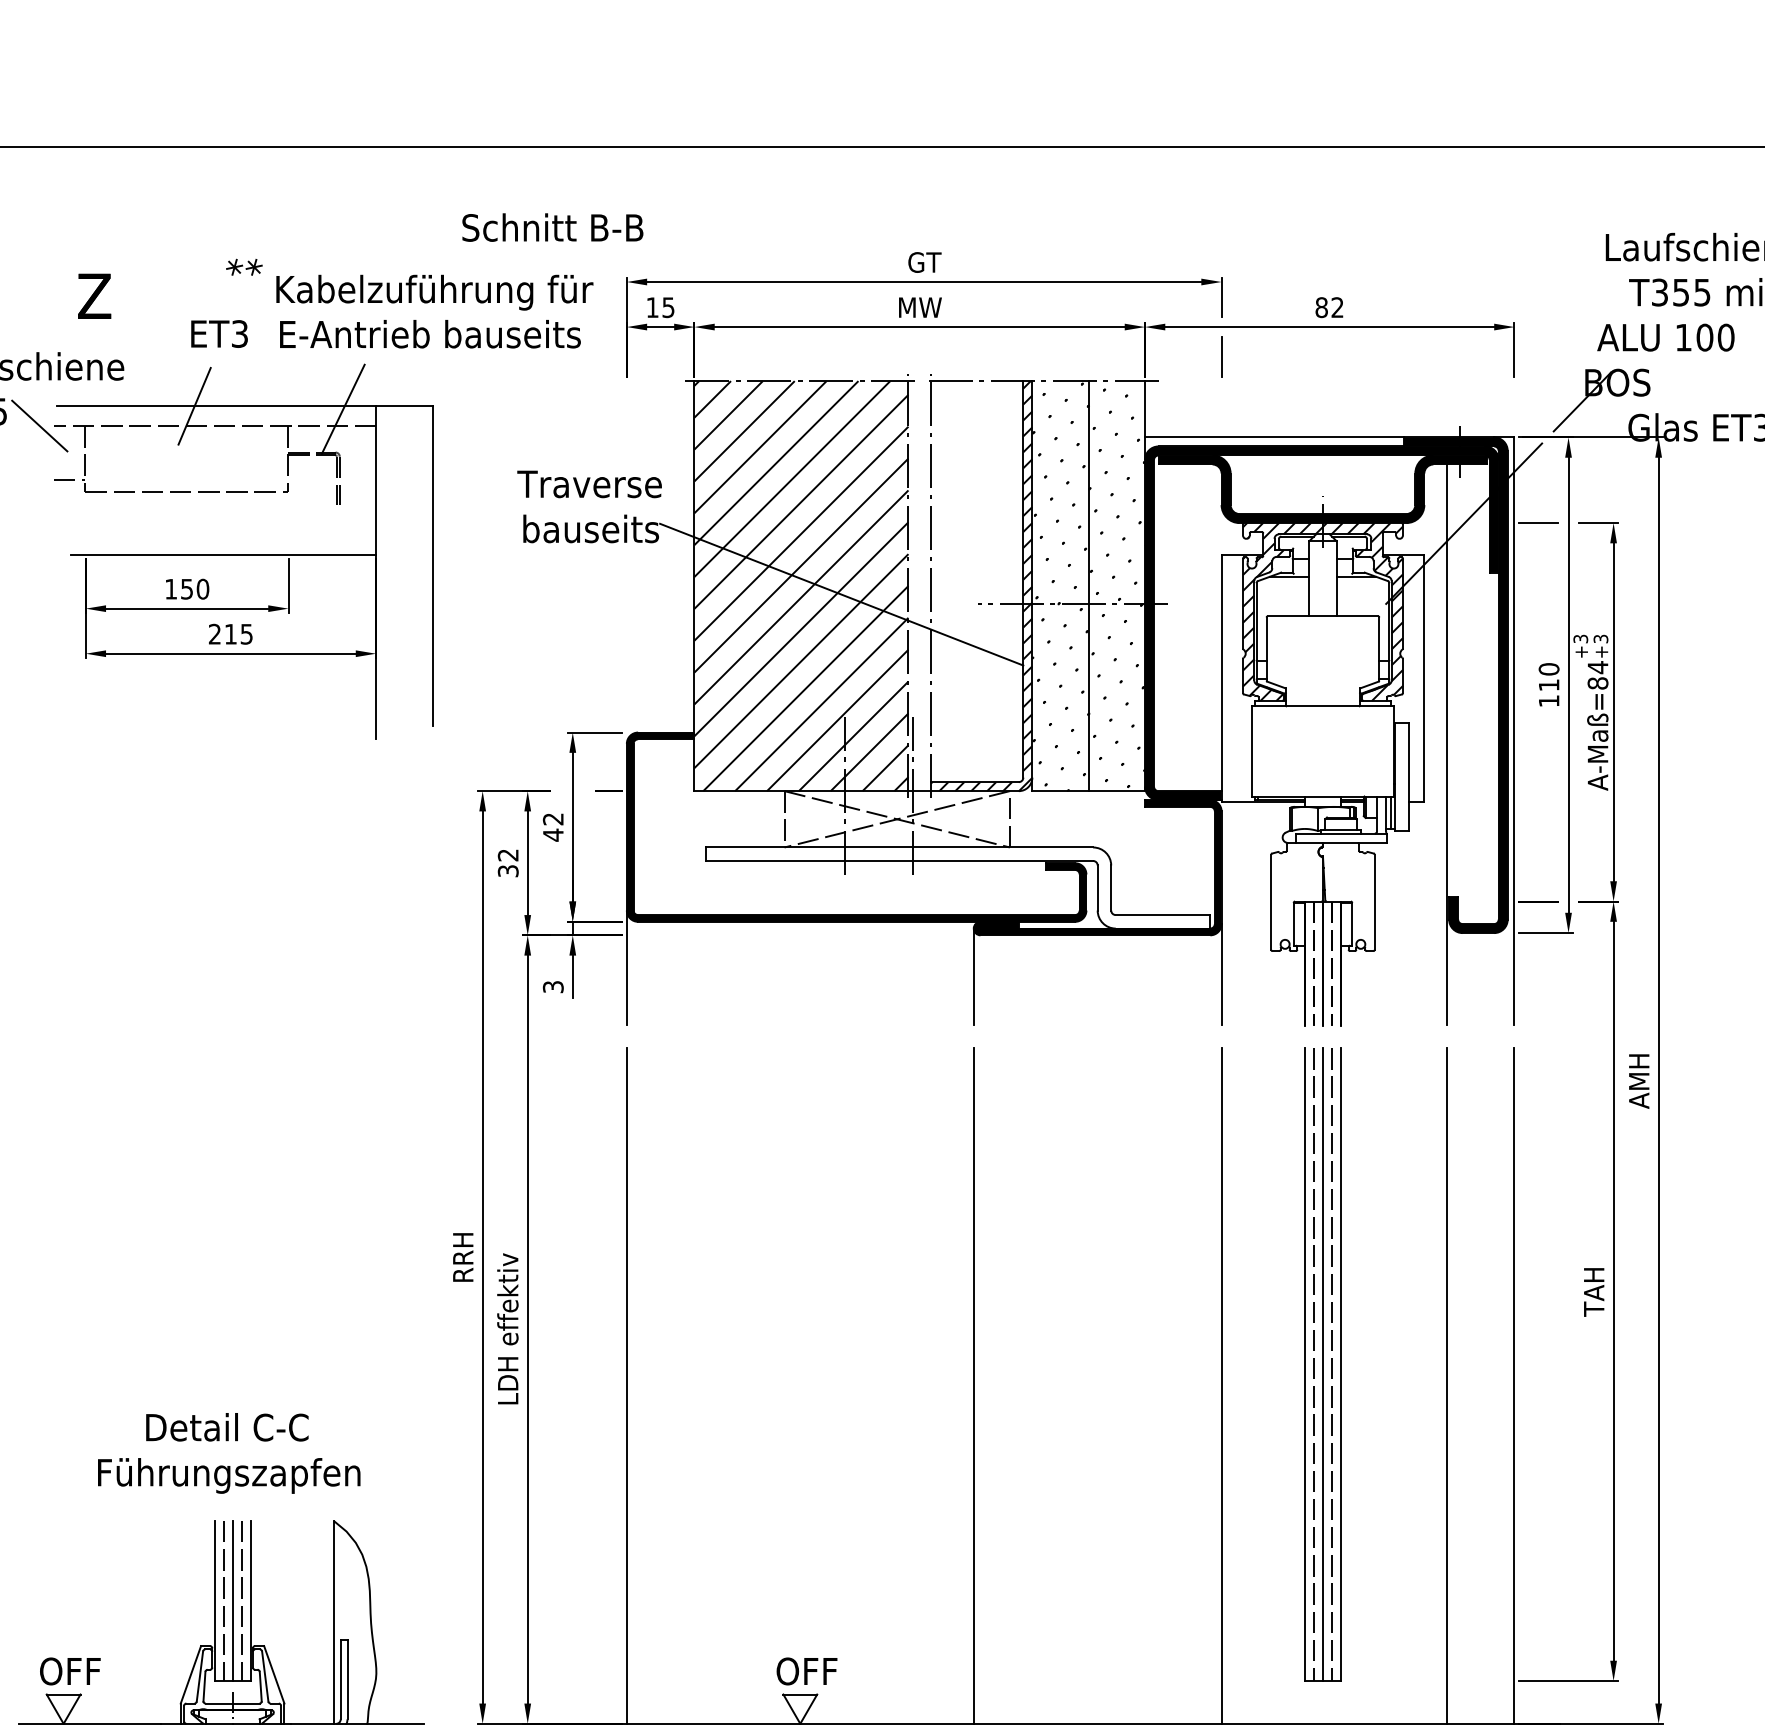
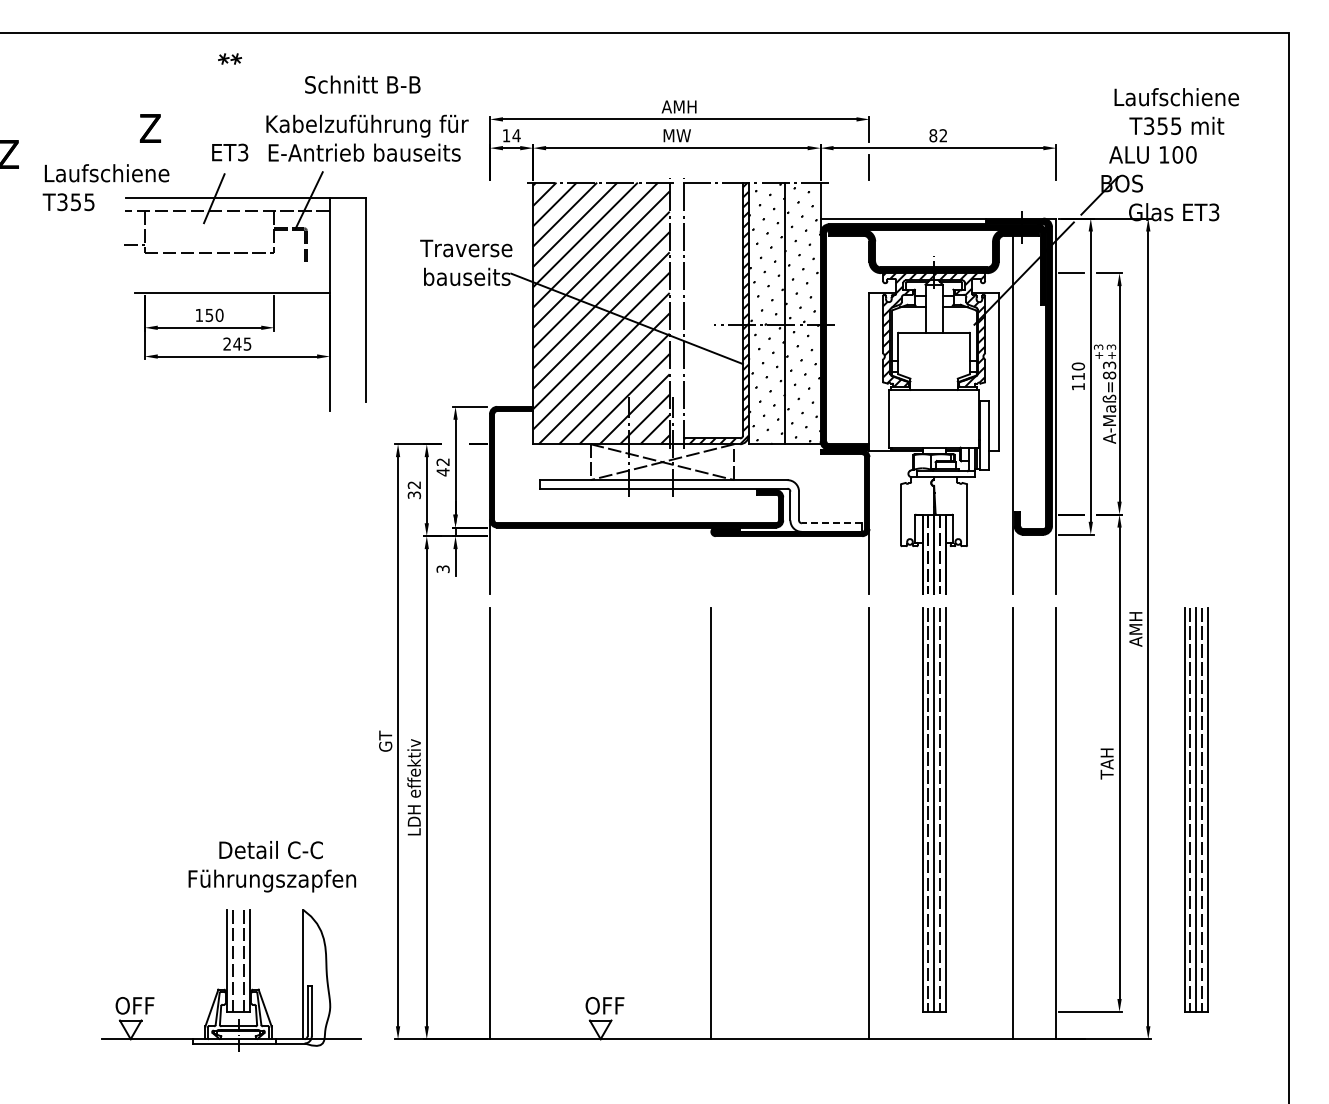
text: (552, 227) -> (362, 84), moved
text: (922, 261) -> (678, 106), GT -> AMH
part: (245, 266) -> (230, 58), moved
text: (668, 307) -> (516, 135), 15 -> 14
line: (39, 426) -> (115, 211), removed
text: (230, 633) -> (237, 343), 215 -> 245
text: (1597, 667) -> (1109, 365), A-Maß=84 -> A-Maß=83
line: (1162, 915) -> (831, 523), solid -> dashed
line: (973, 976) -> (711, 562), removed
text: (462, 1257) -> (385, 741), RRH -> GT
part: (1734, 1363) -> (1196, 809), added
text: (229, 1453) -> (272, 866), moved
line: (232, 1600) -> (238, 960), removed

